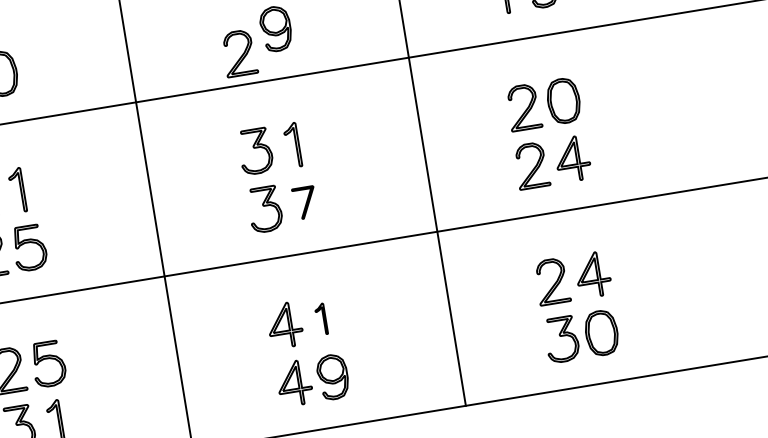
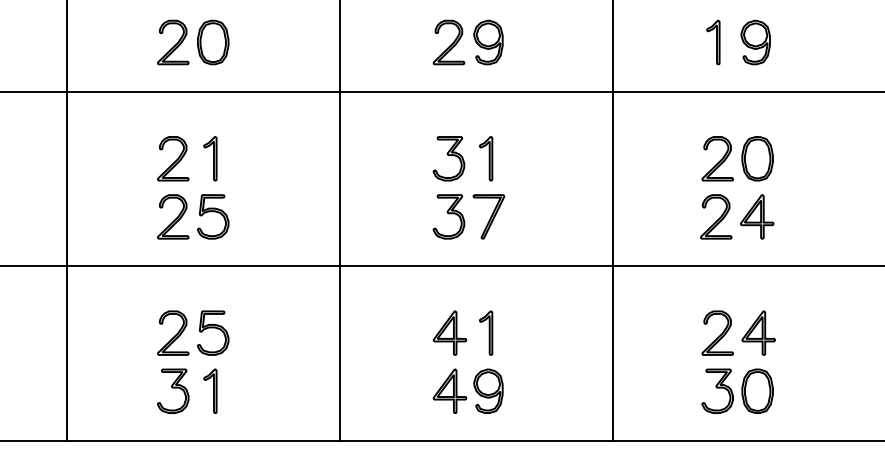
curve: (241, 55) -> (450, 44), moved
part: (304, 202) -> (488, 216), size x1.43
part: (321, 318) -> (486, 332), size x1.43

